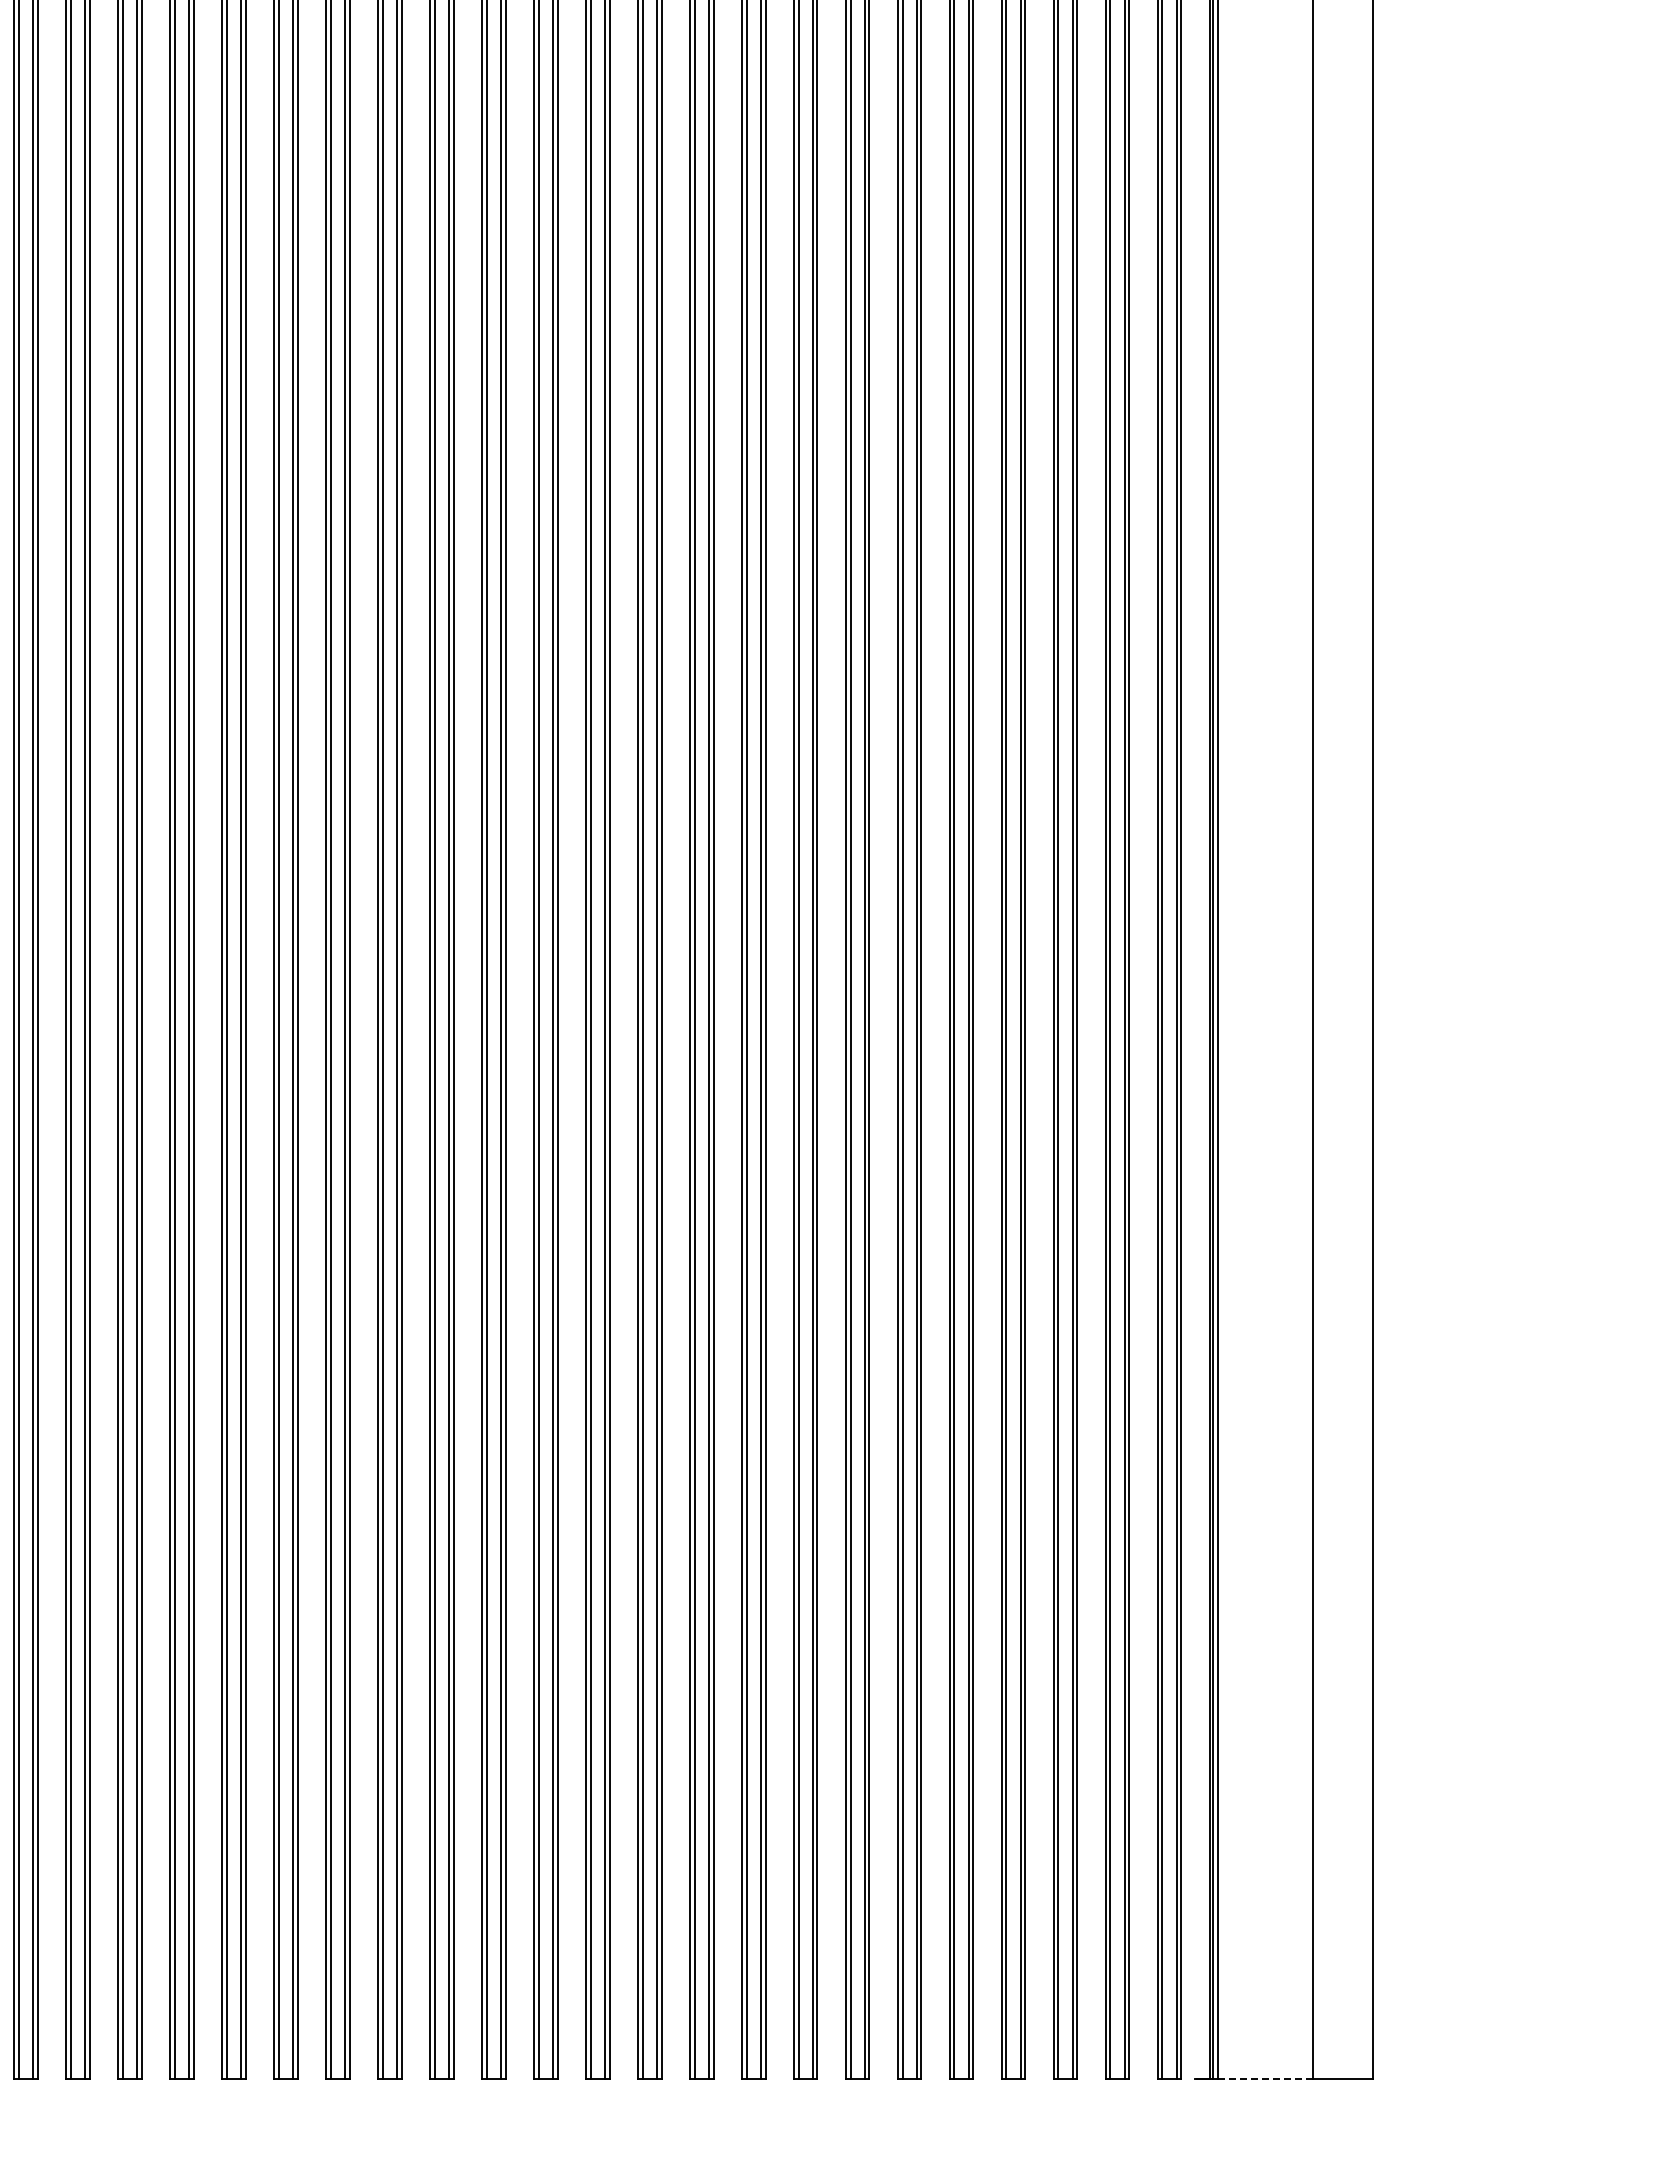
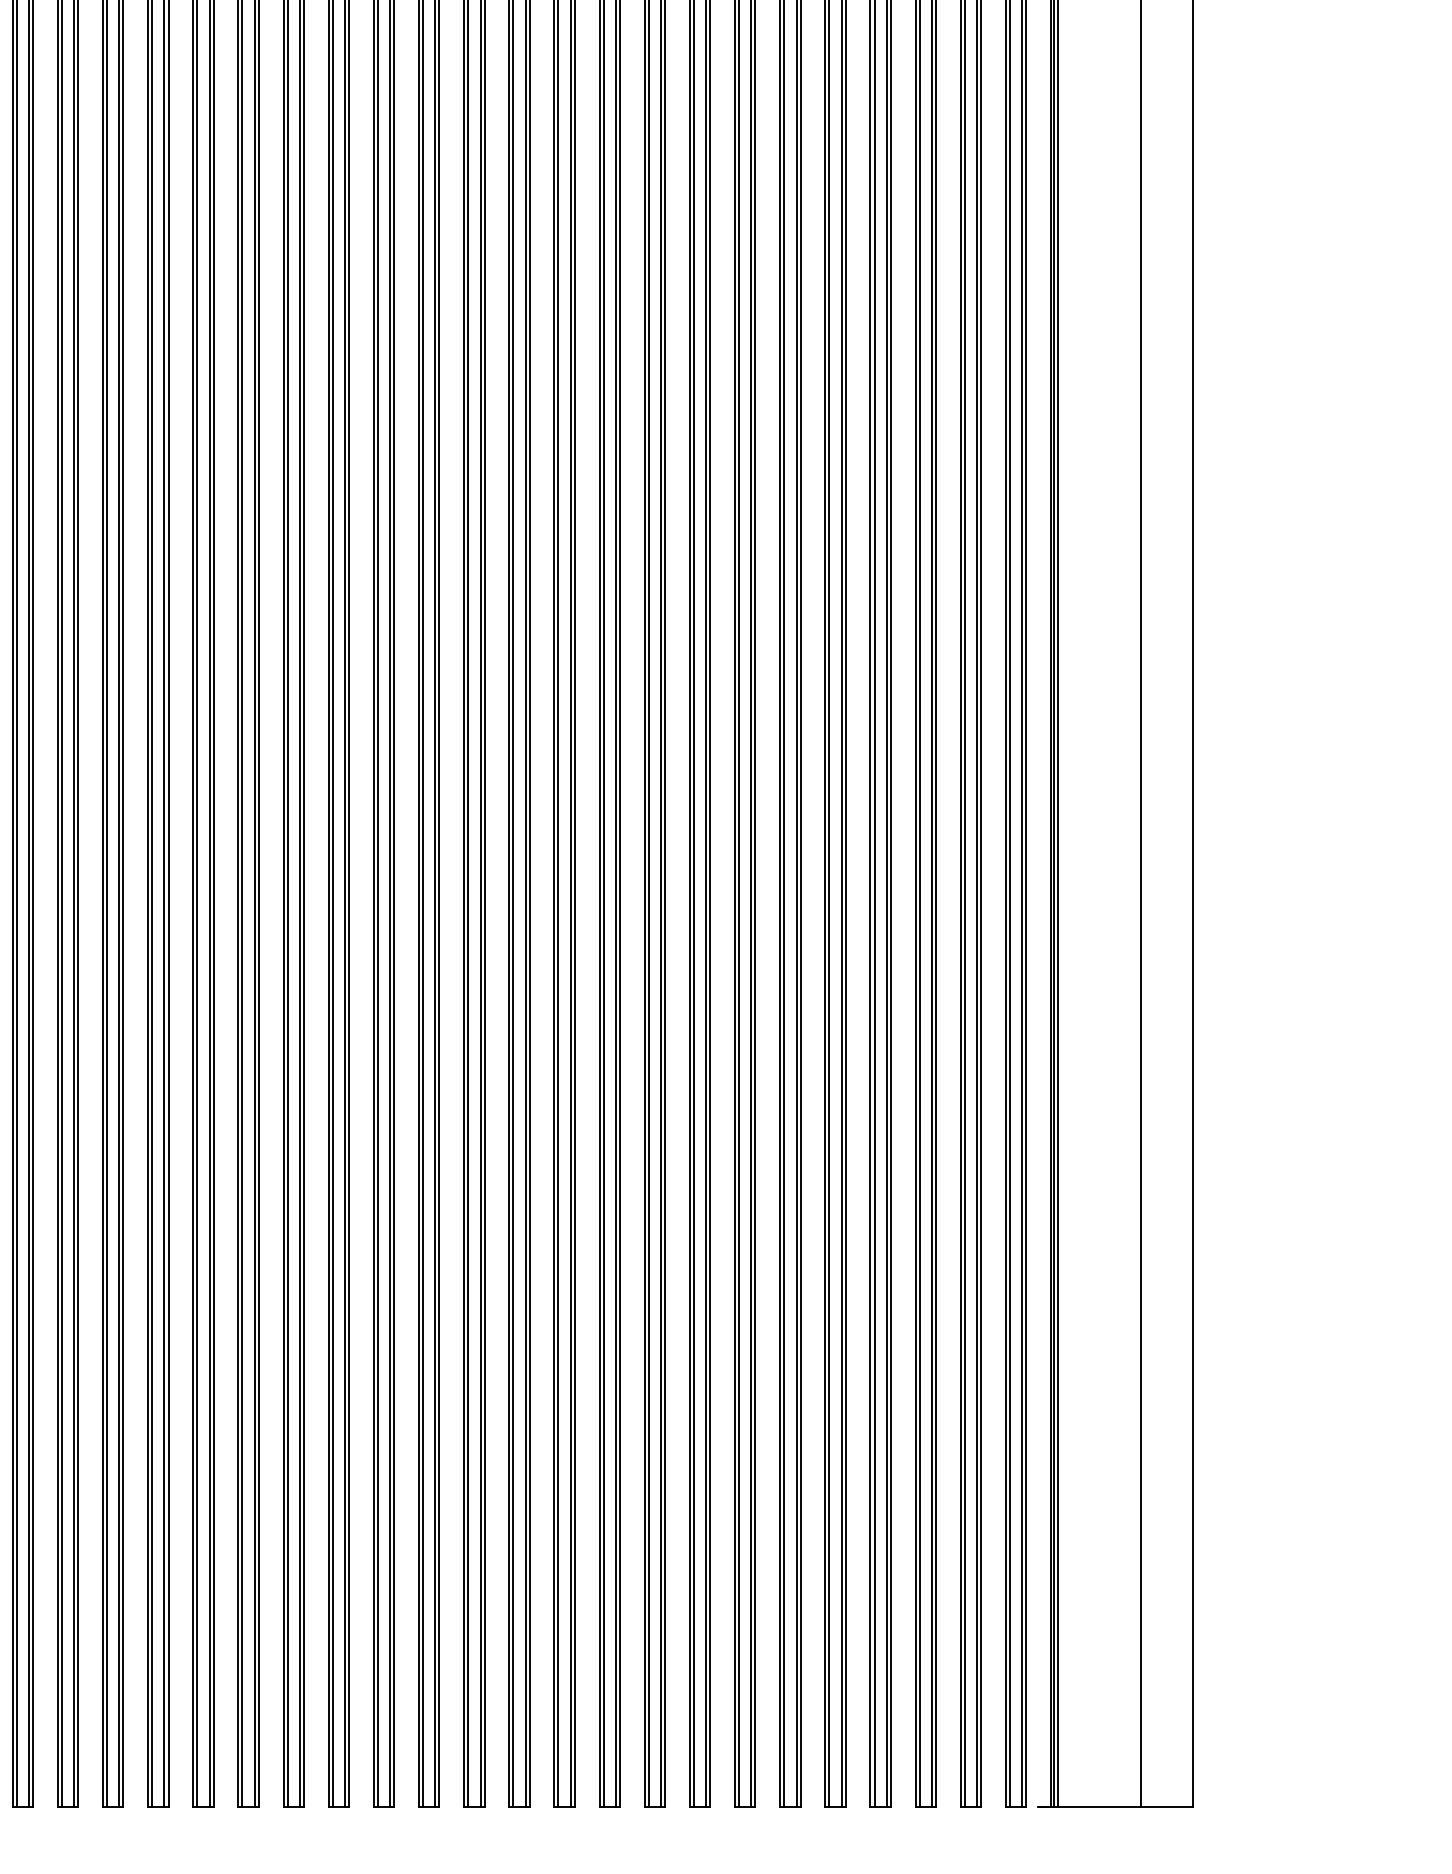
line: (1264, 2079) -> (1098, 1806), dashed -> solid

